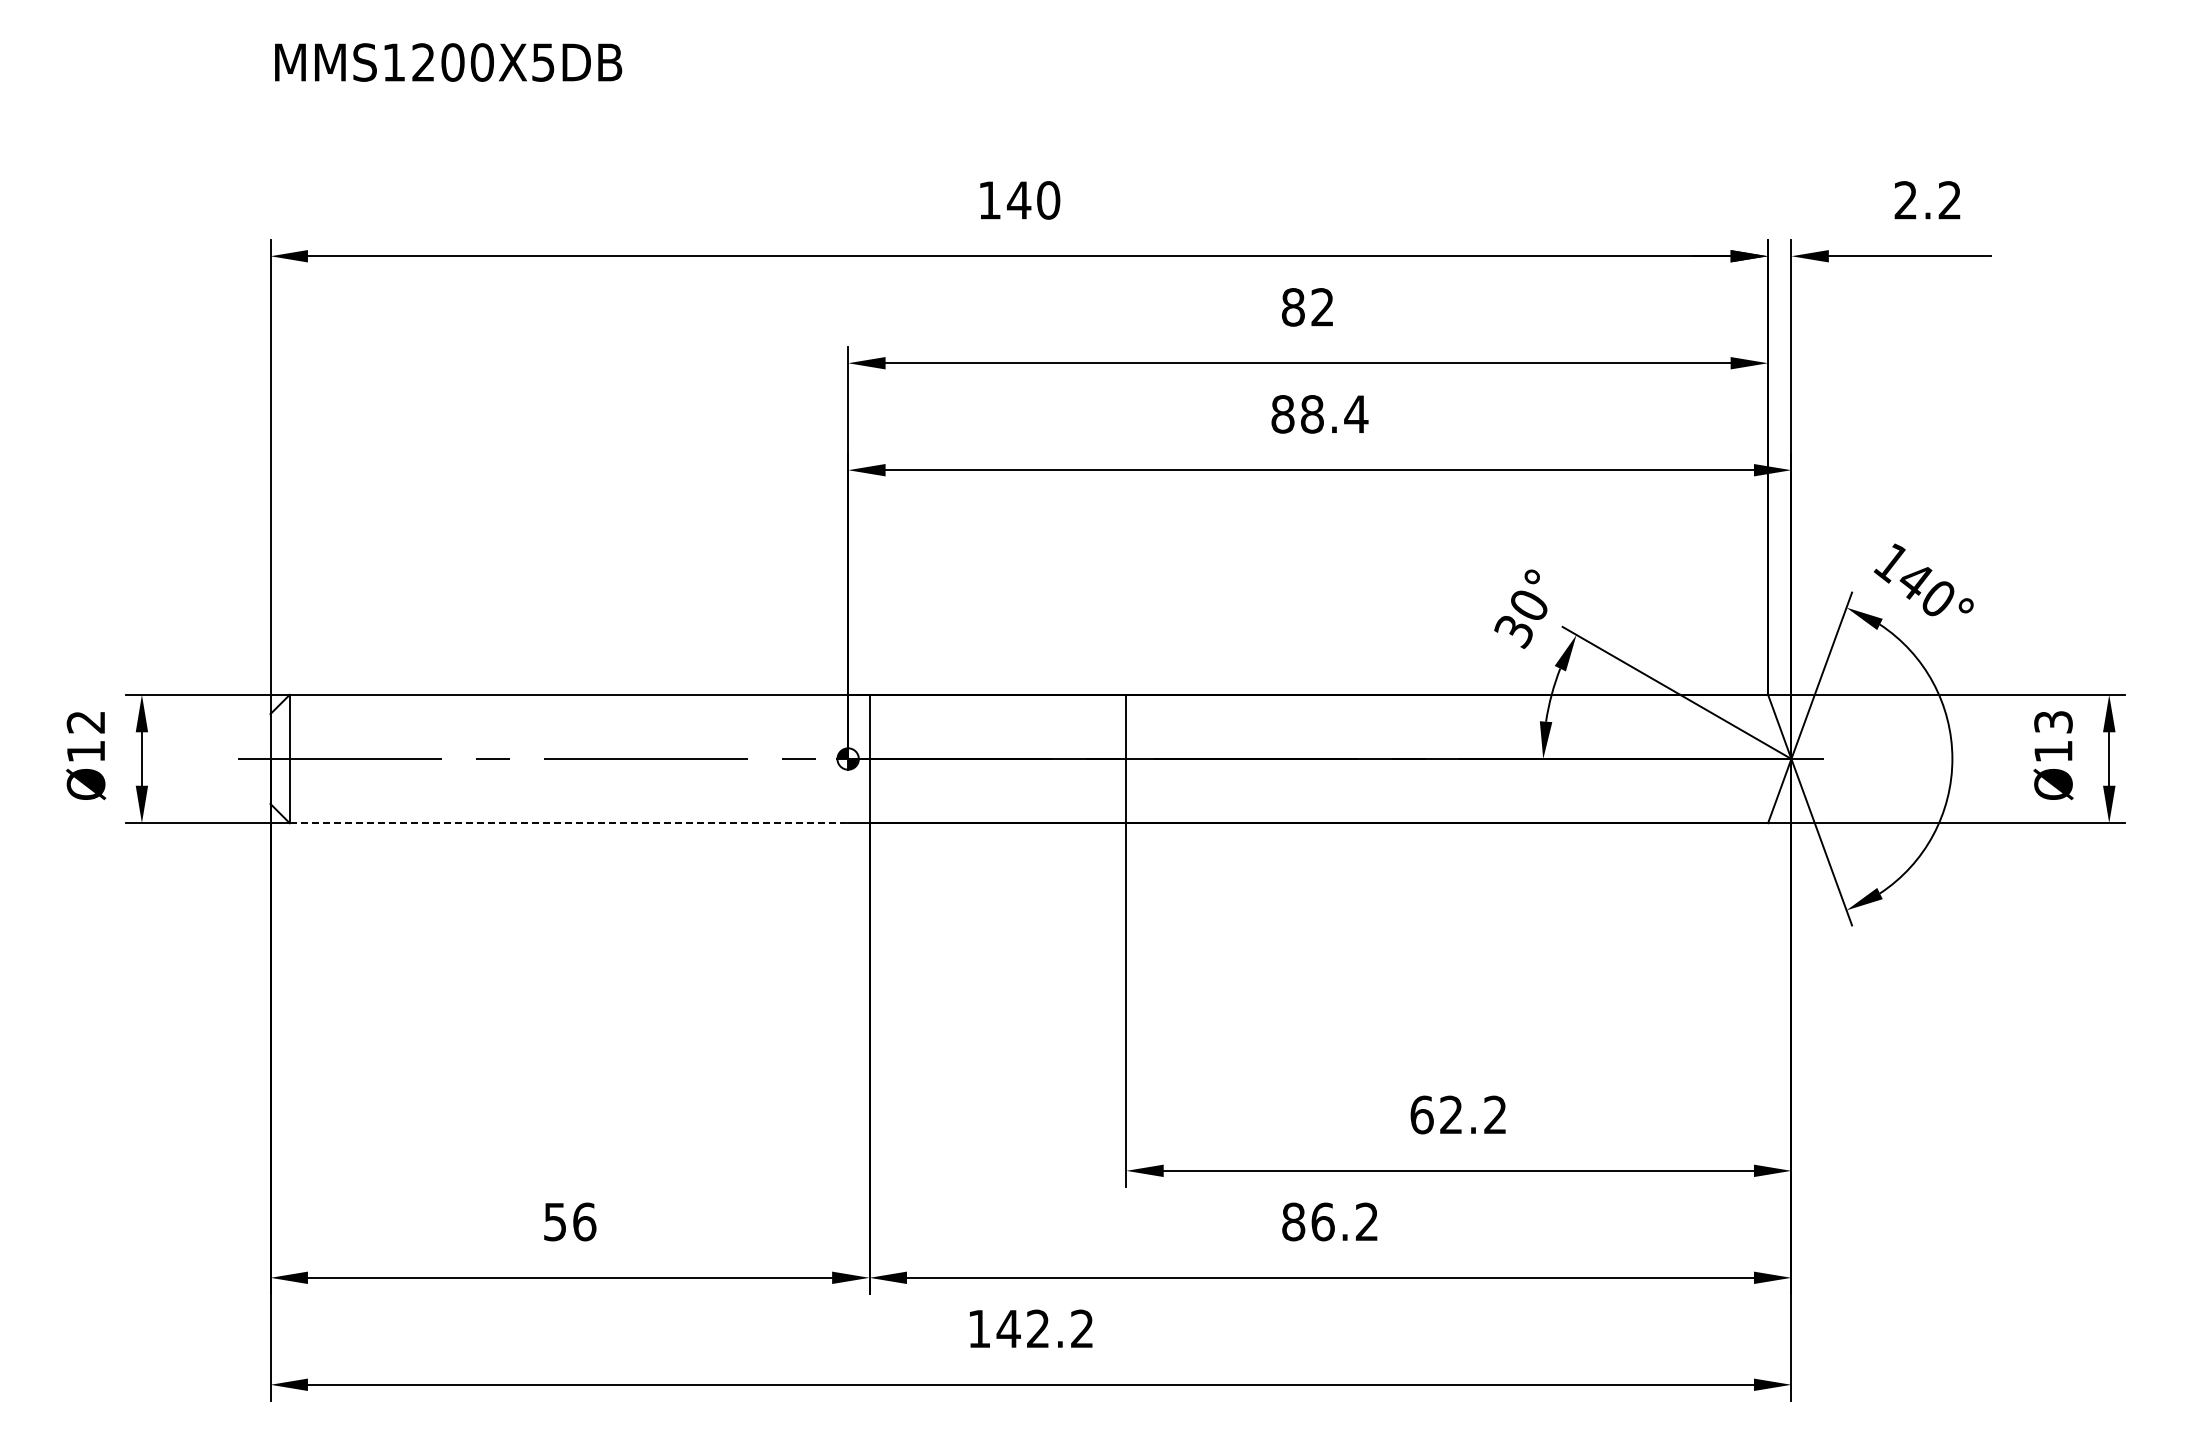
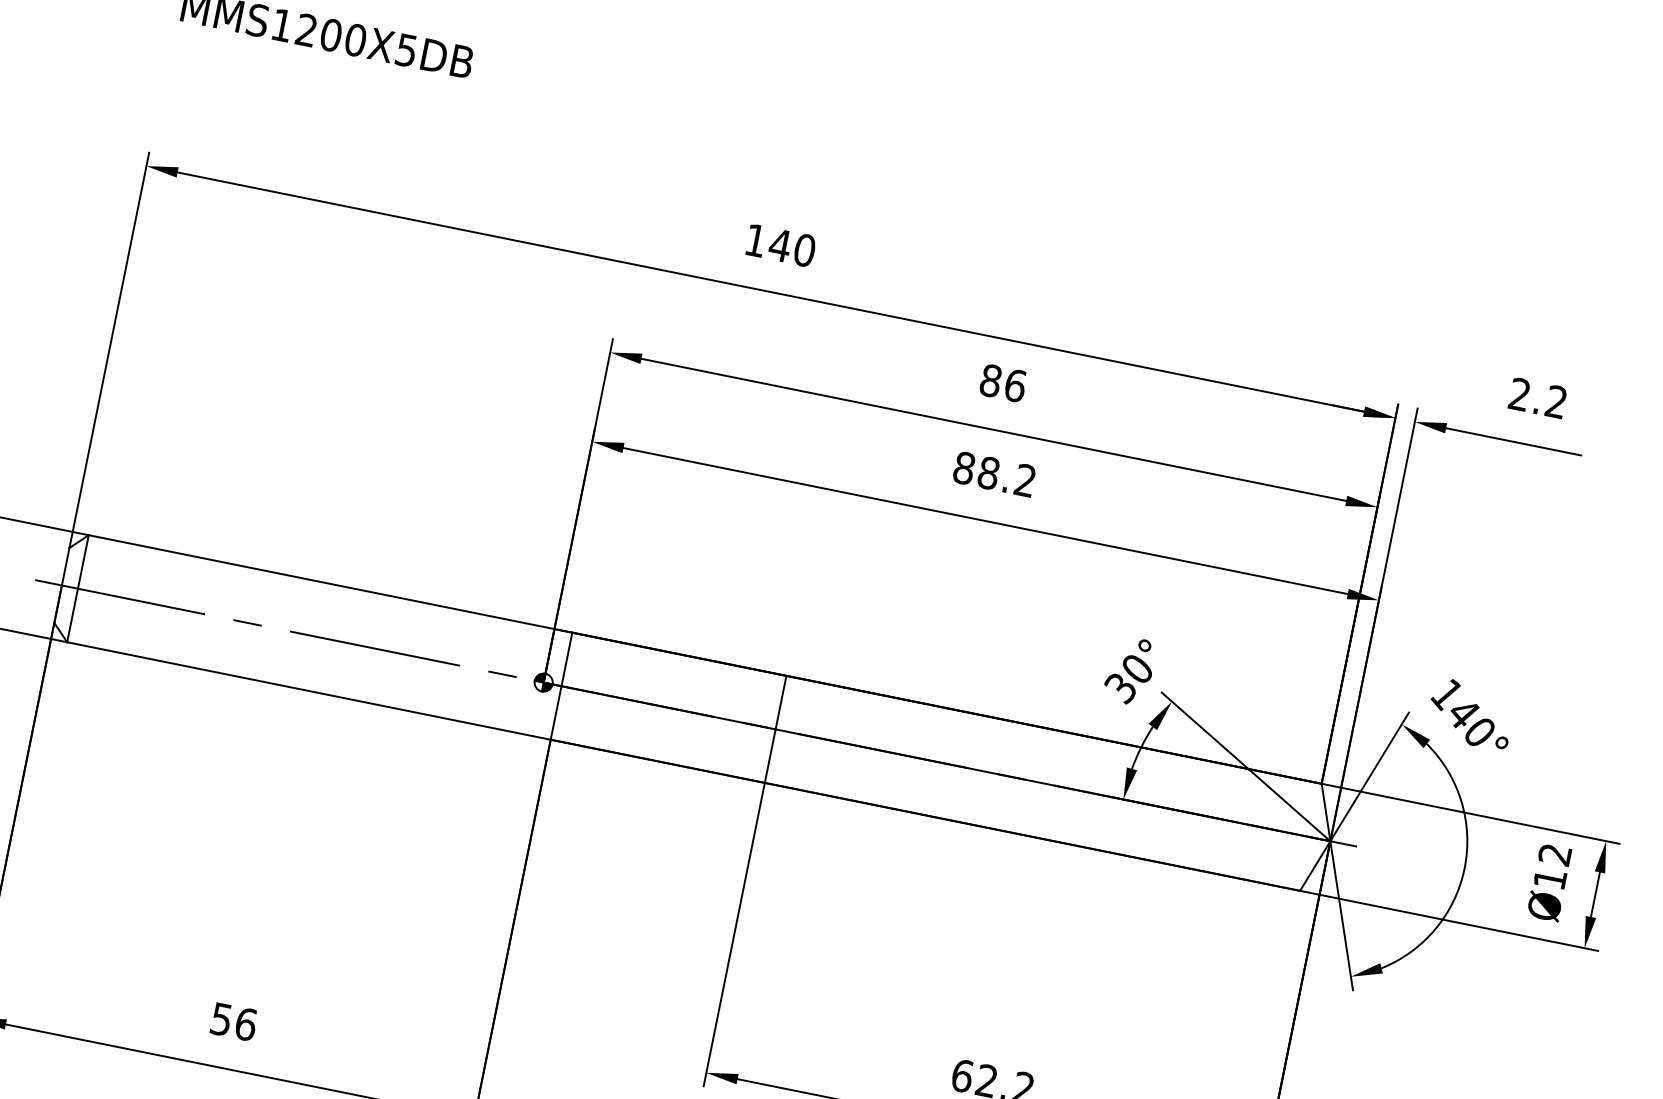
text: (1322, 307) -> (1015, 385), 82 -> 86
text: (1356, 413) -> (1025, 479), 88.4 -> 88.2
text: (2053, 722) -> (1555, 854), Ø13 -> Ø12
line: (569, 823) -> (300, 689), dashed -> solid

